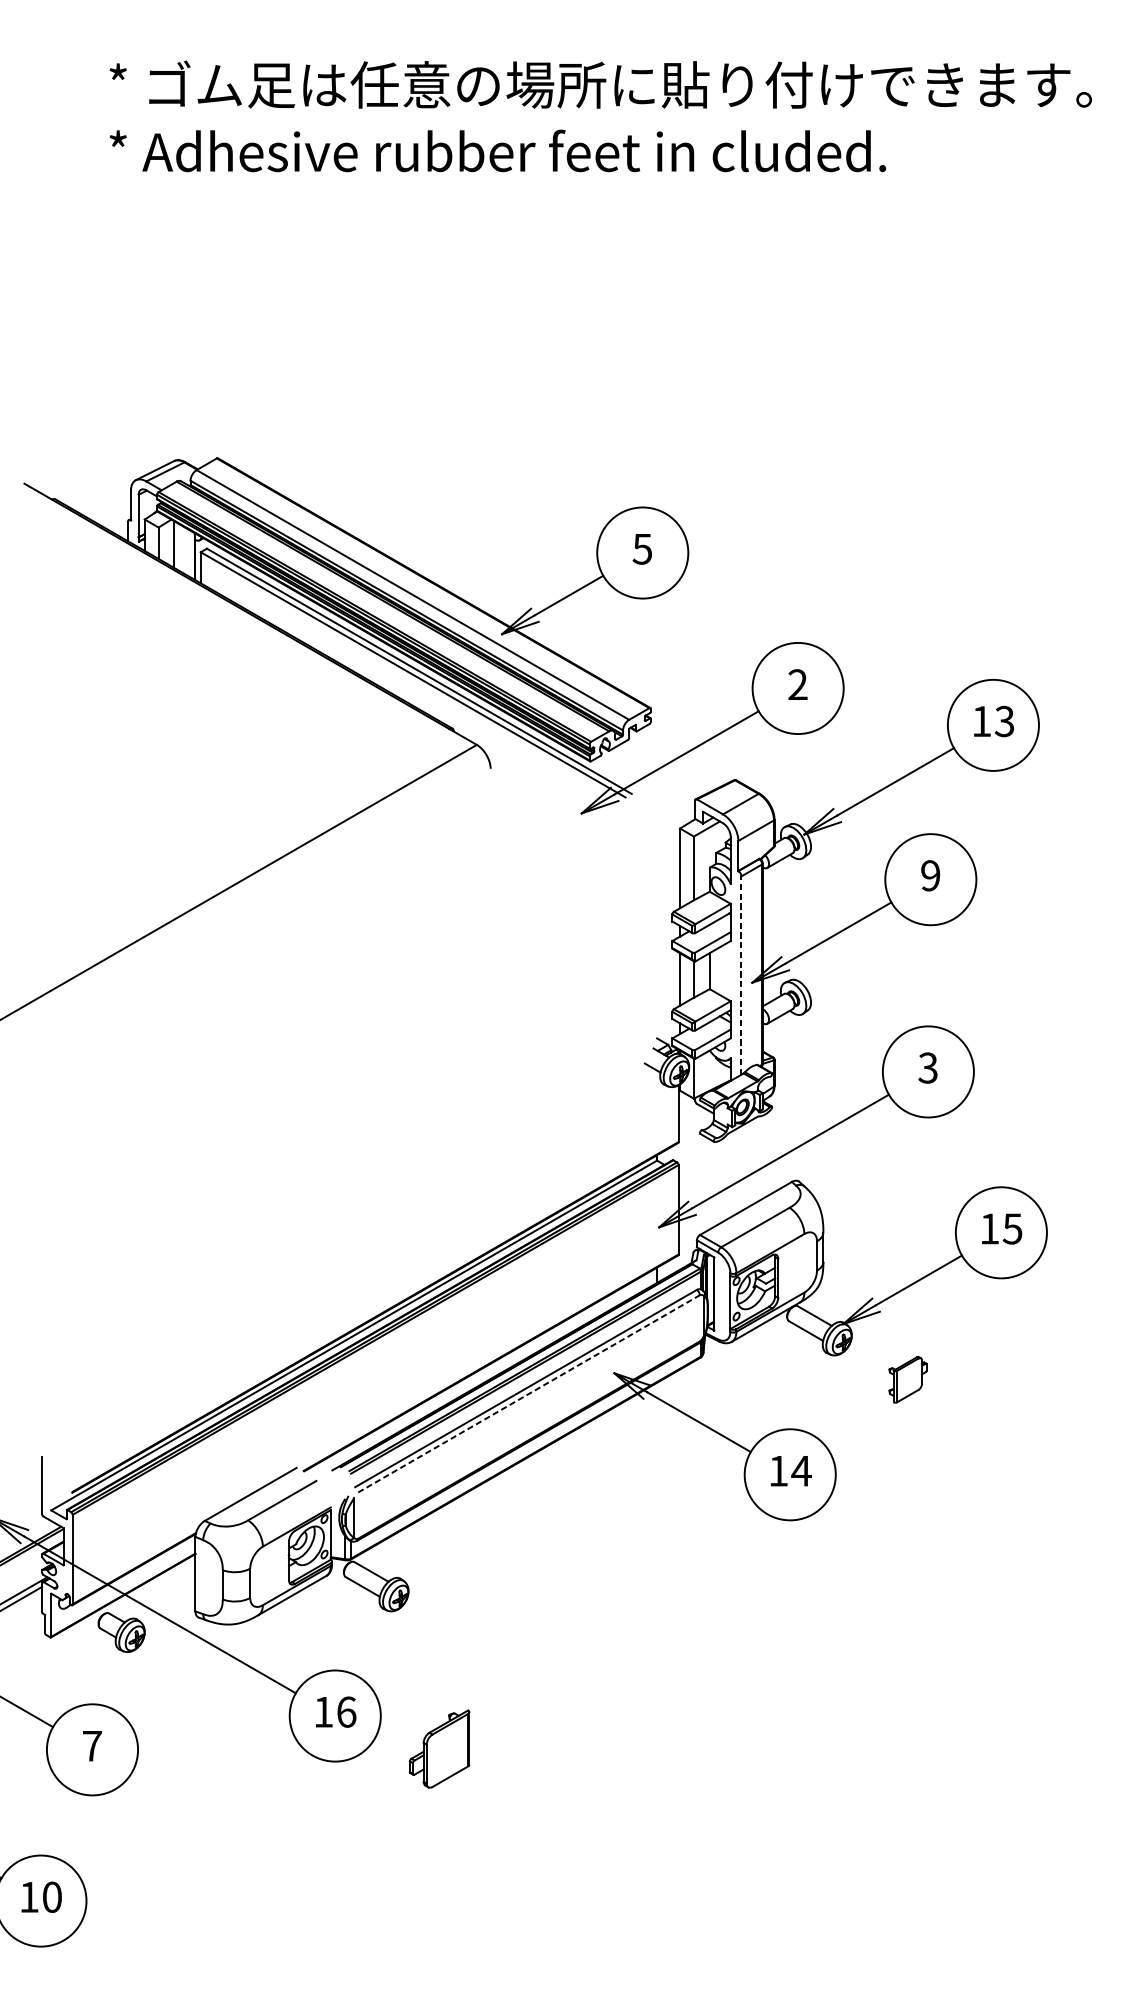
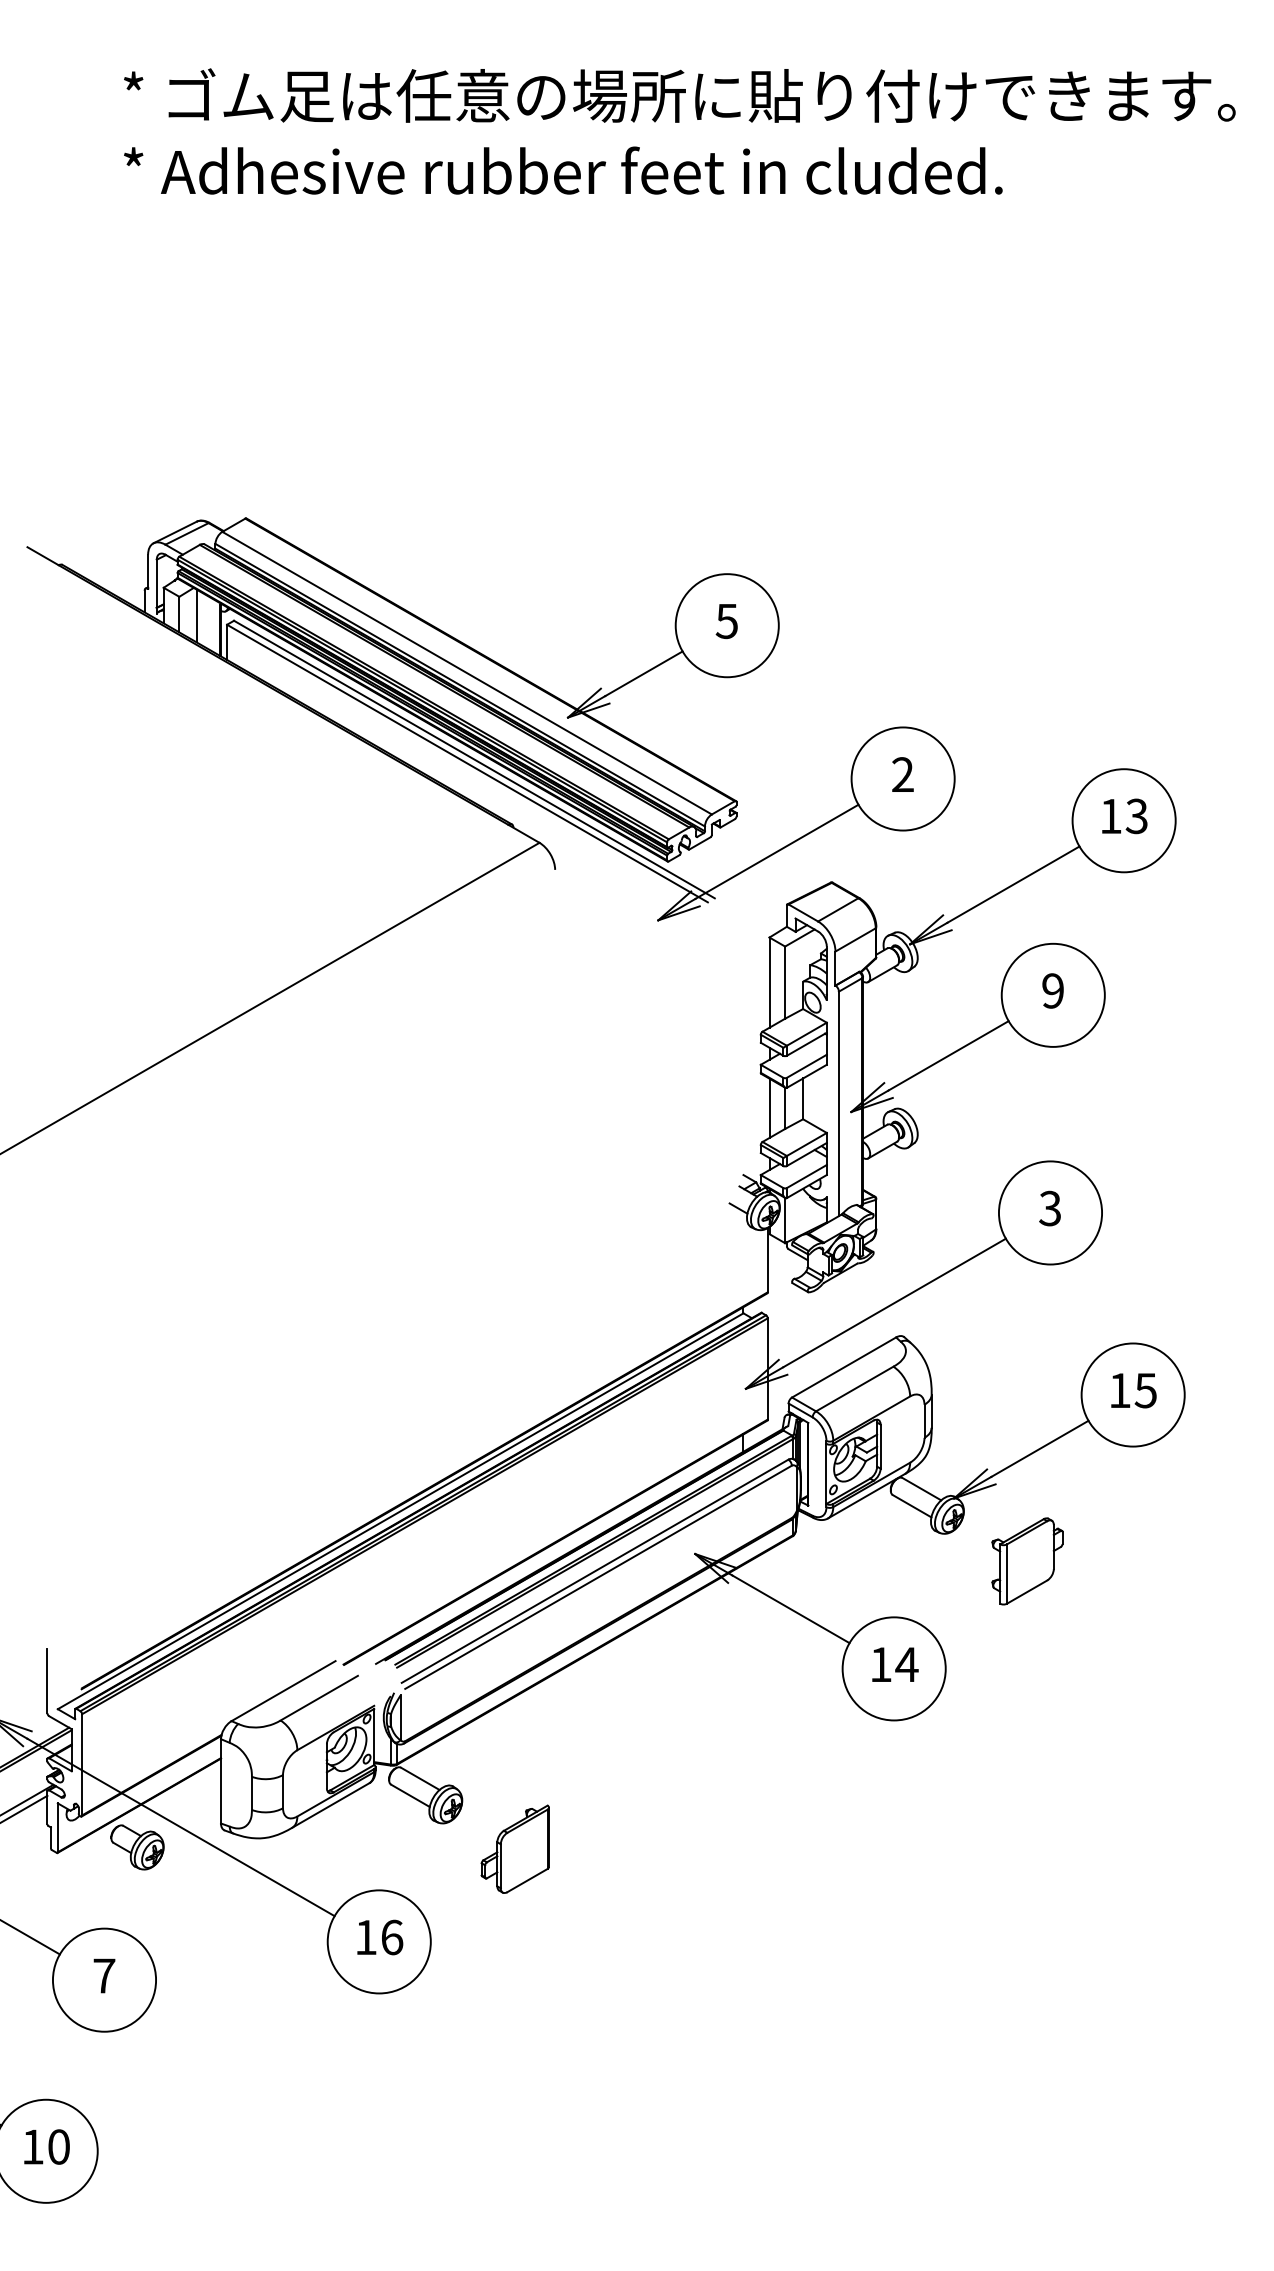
line: (741, 975) -> (838, 1103), dashed -> solid
part: (908, 1379) -> (1027, 1561), size x1.67
line: (528, 1394) -> (598, 1577), dashed -> solid
part: (438, 1748) -> (514, 1848), moved

